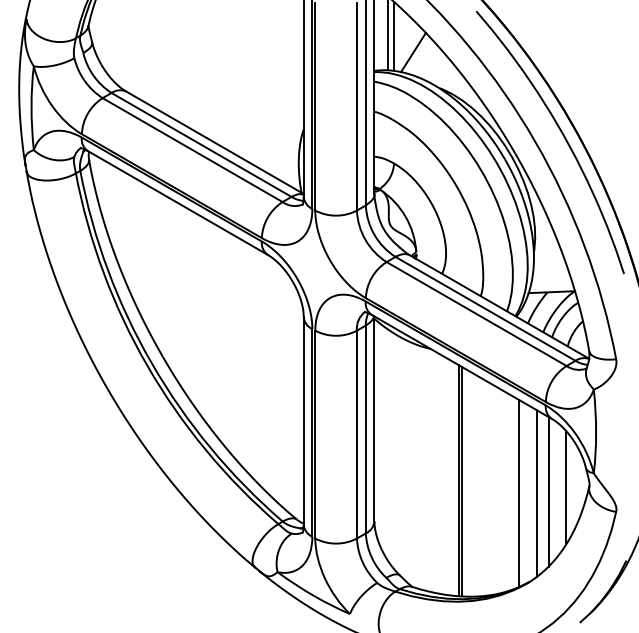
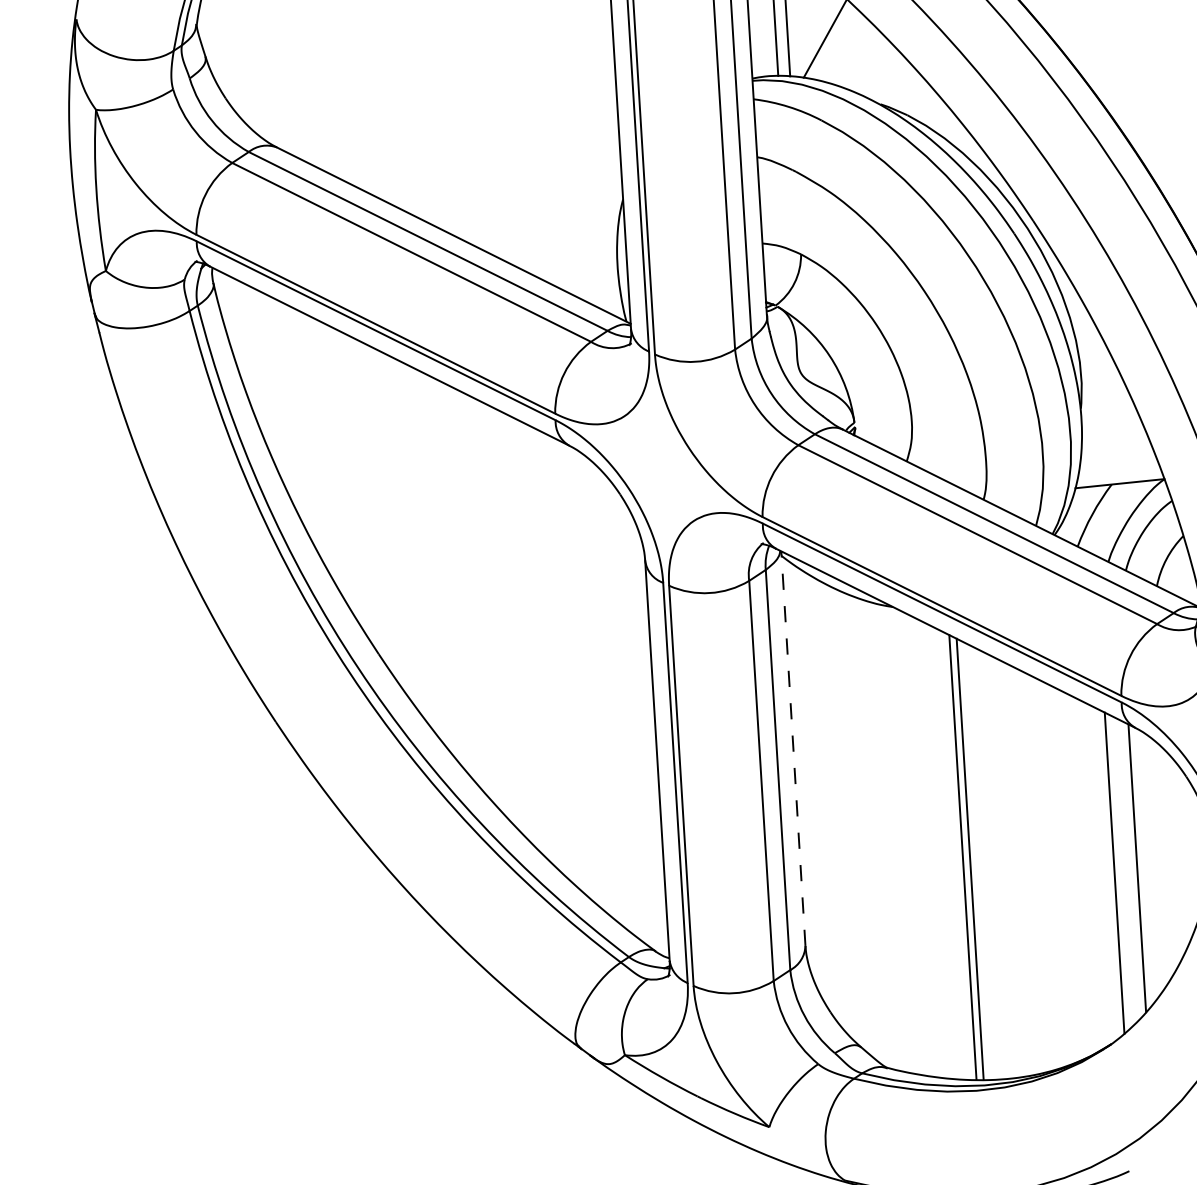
line: (374, 418) -> (793, 747), solid -> dashed
line: (566, 487) -> (1171, 858), removed
line: (518, 493) -> (1079, 875), removed

